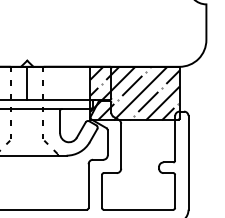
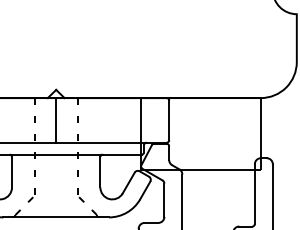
hatch: (134, 93) -> (200, 133), removed

